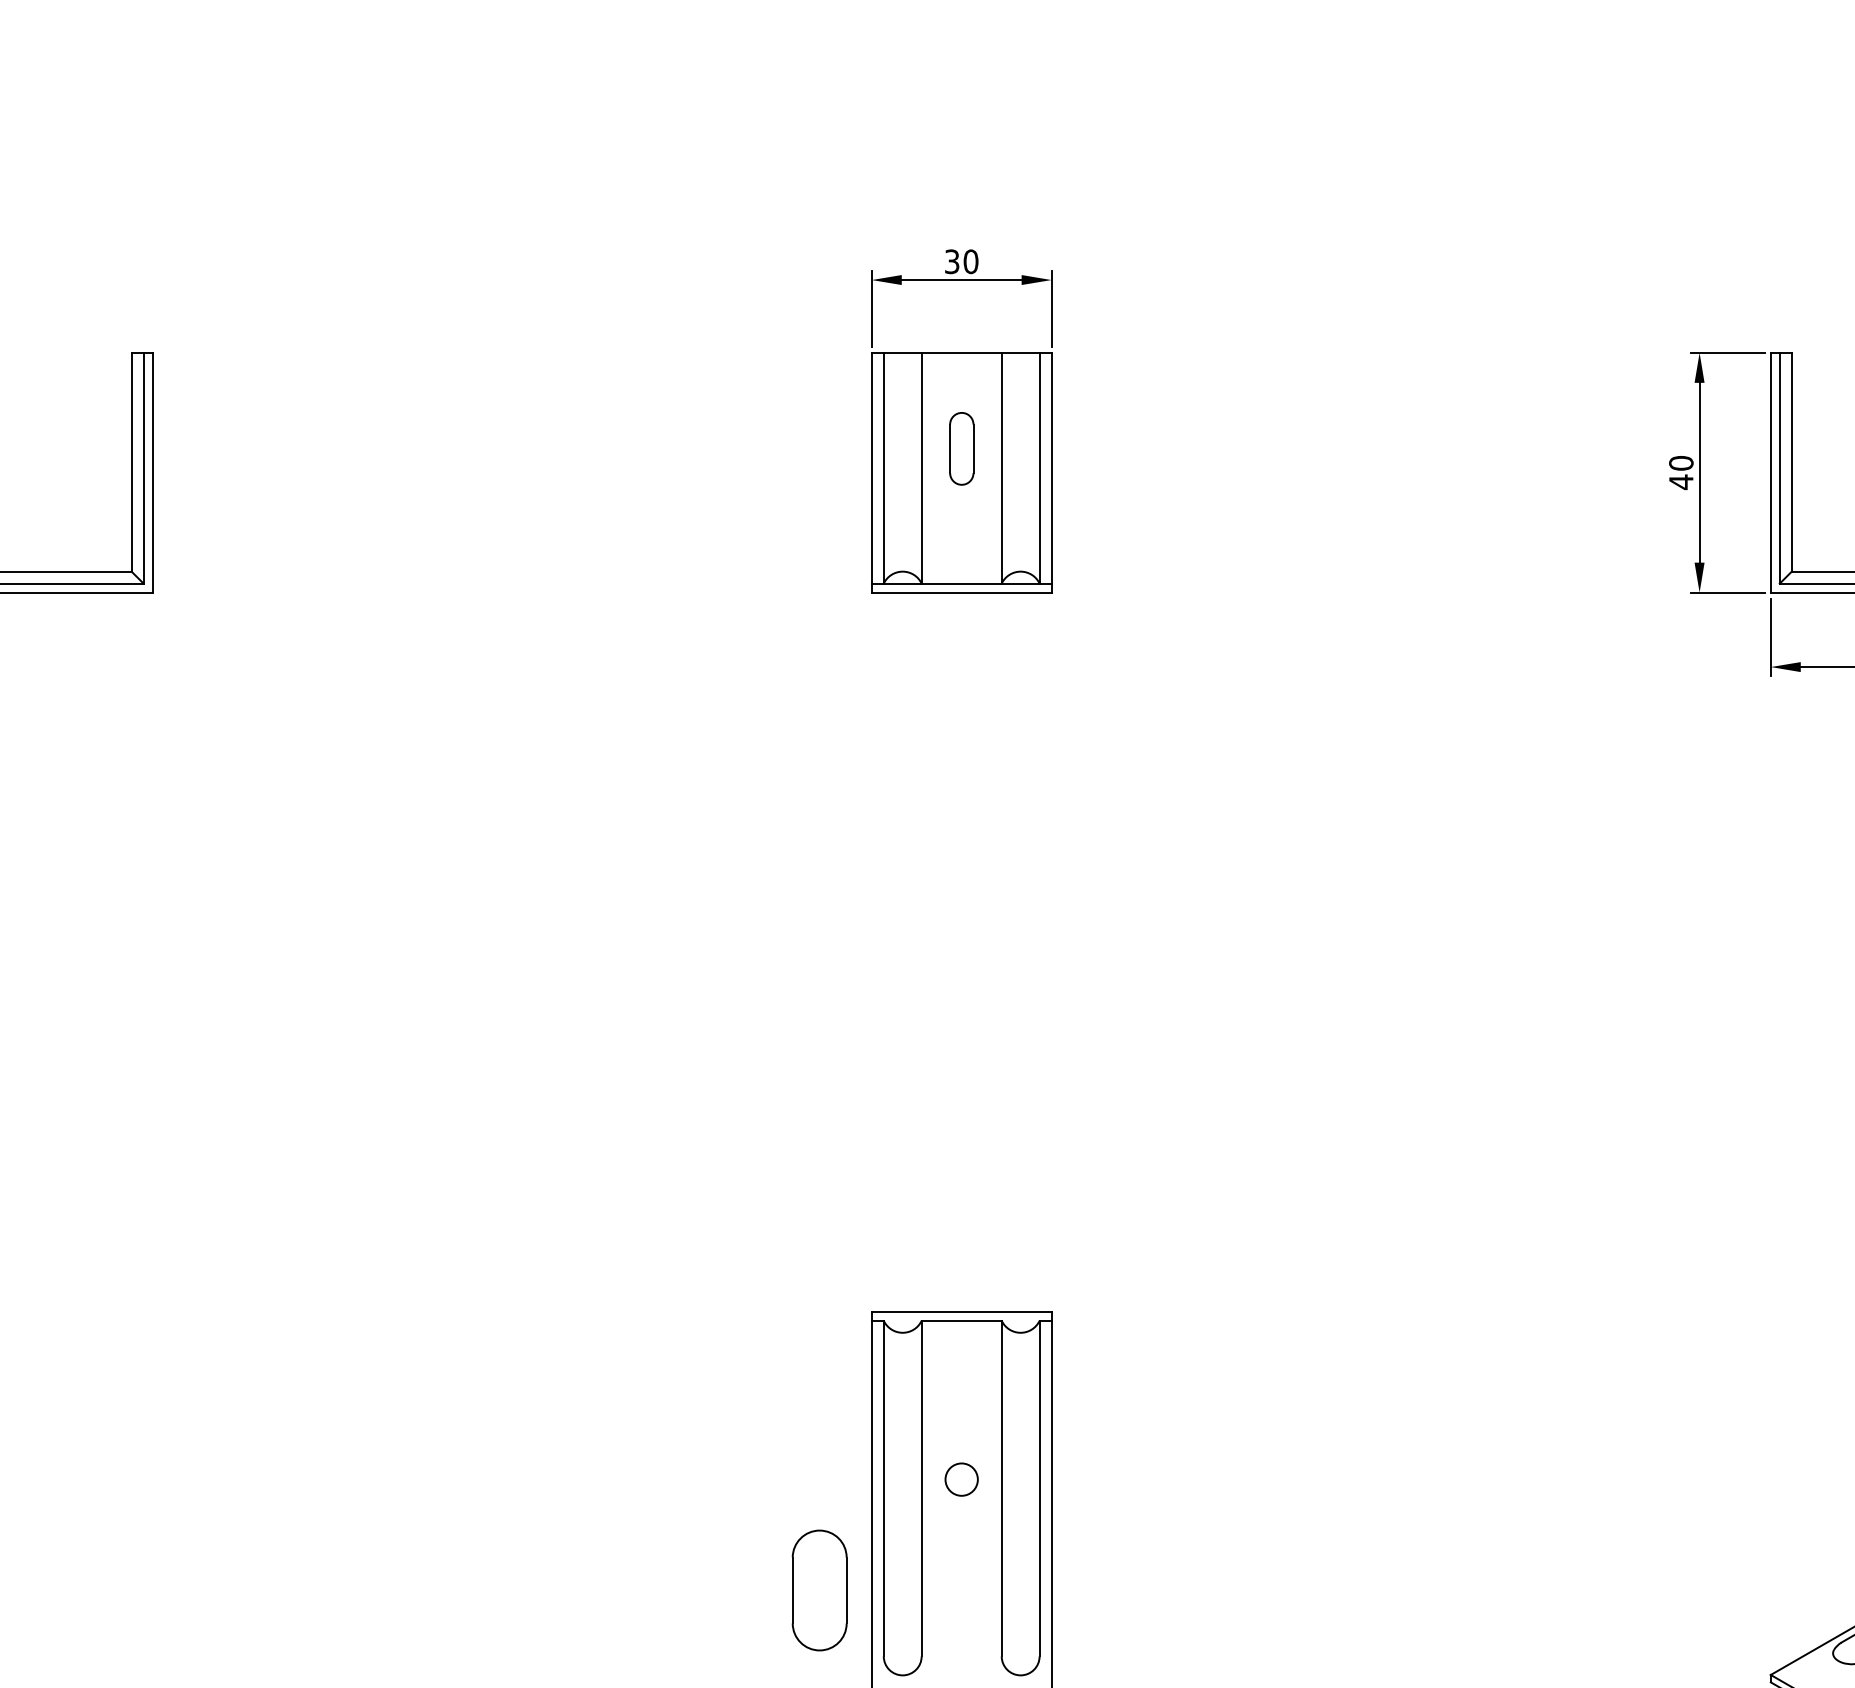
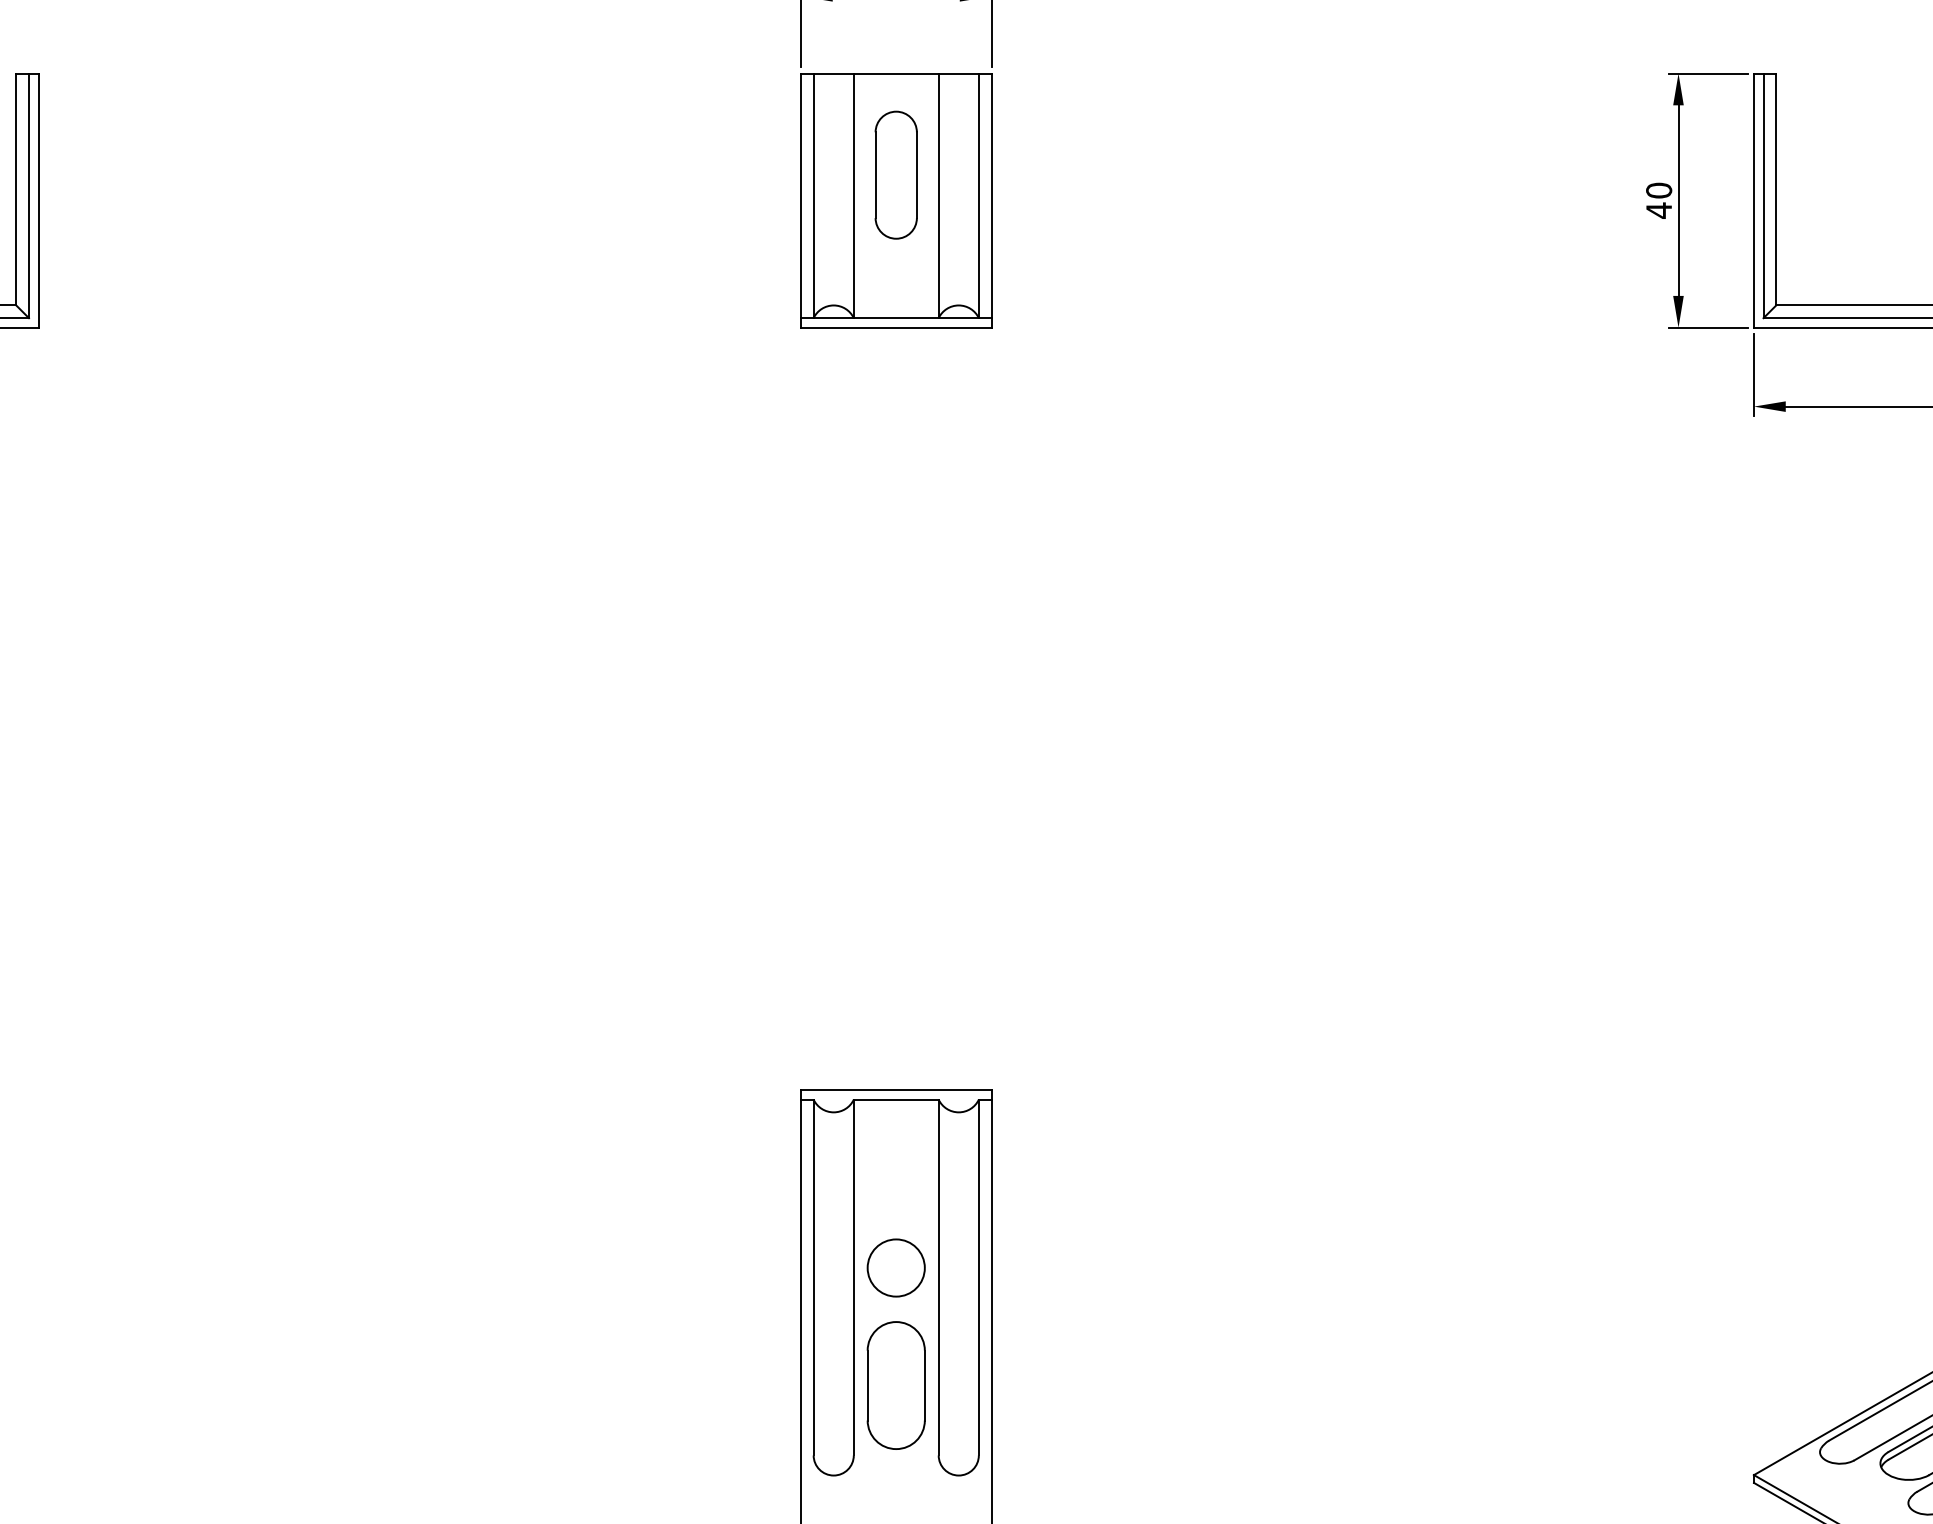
part: (961, 448) -> (896, 174), size x1.67
circle: (961, 1479) -> (896, 1267), size x1.67
part: (819, 1590) -> (896, 1385), moved

